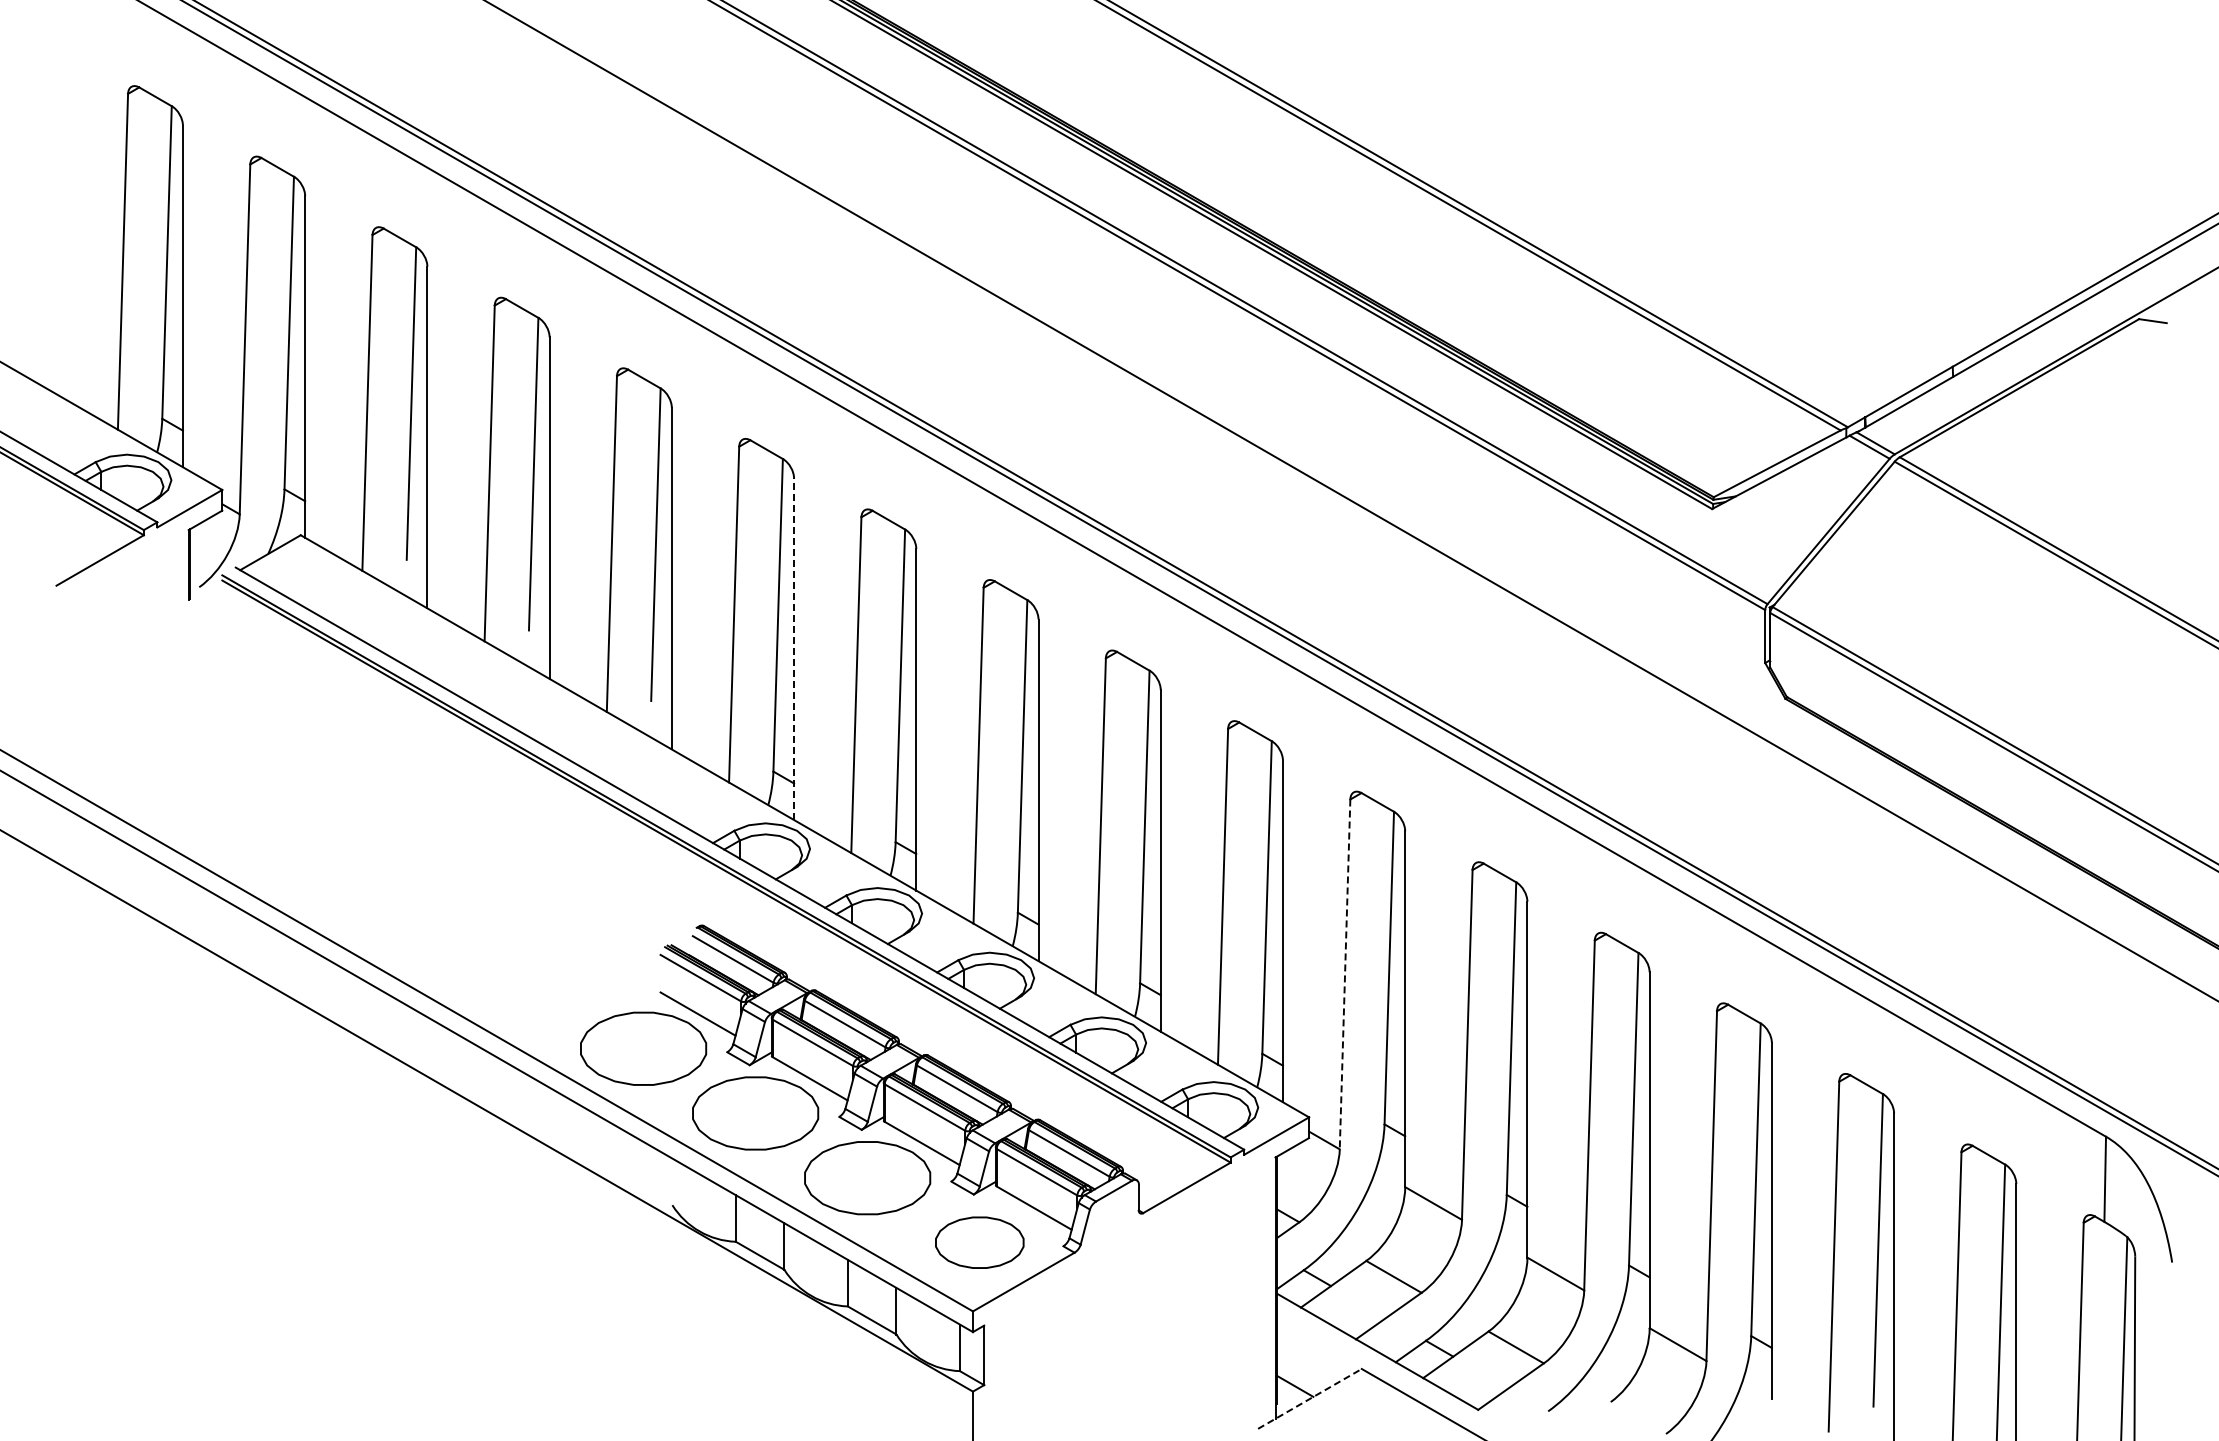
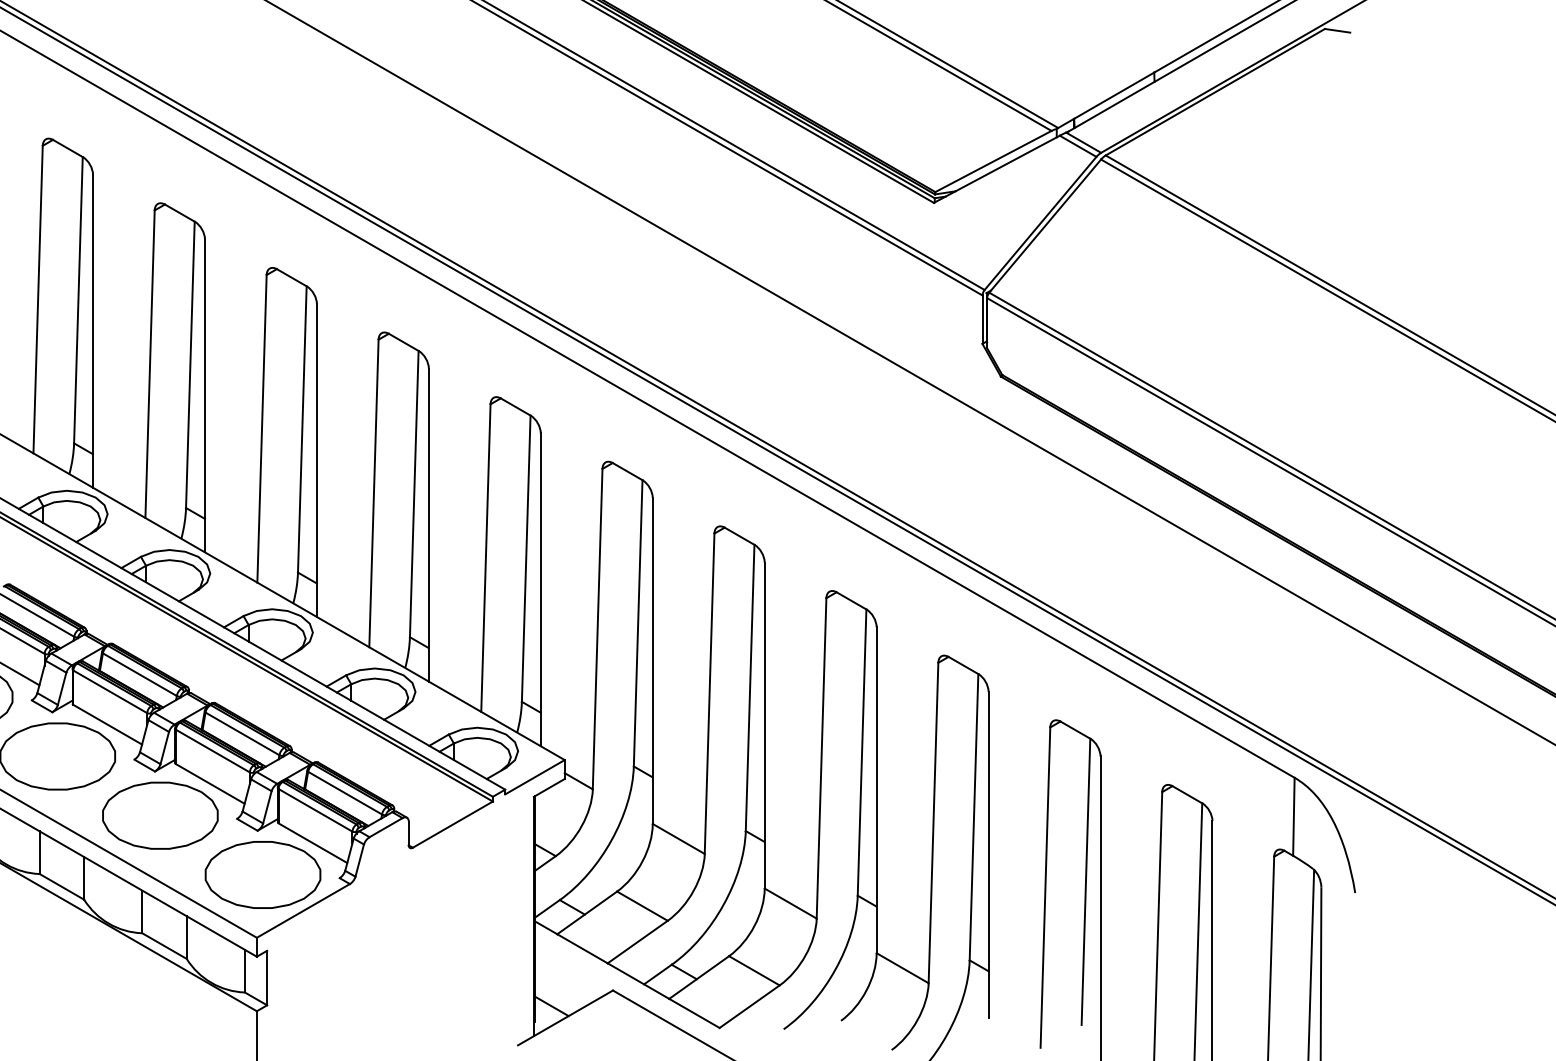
line: (794, 649) -> (93, 331), dashed -> solid
line: (1345, 974) -> (598, 629), dashed -> solid
part: (979, 1242) -> (262, 874), size x1.43
line: (1309, 1398) -> (565, 1017), dashed -> solid

